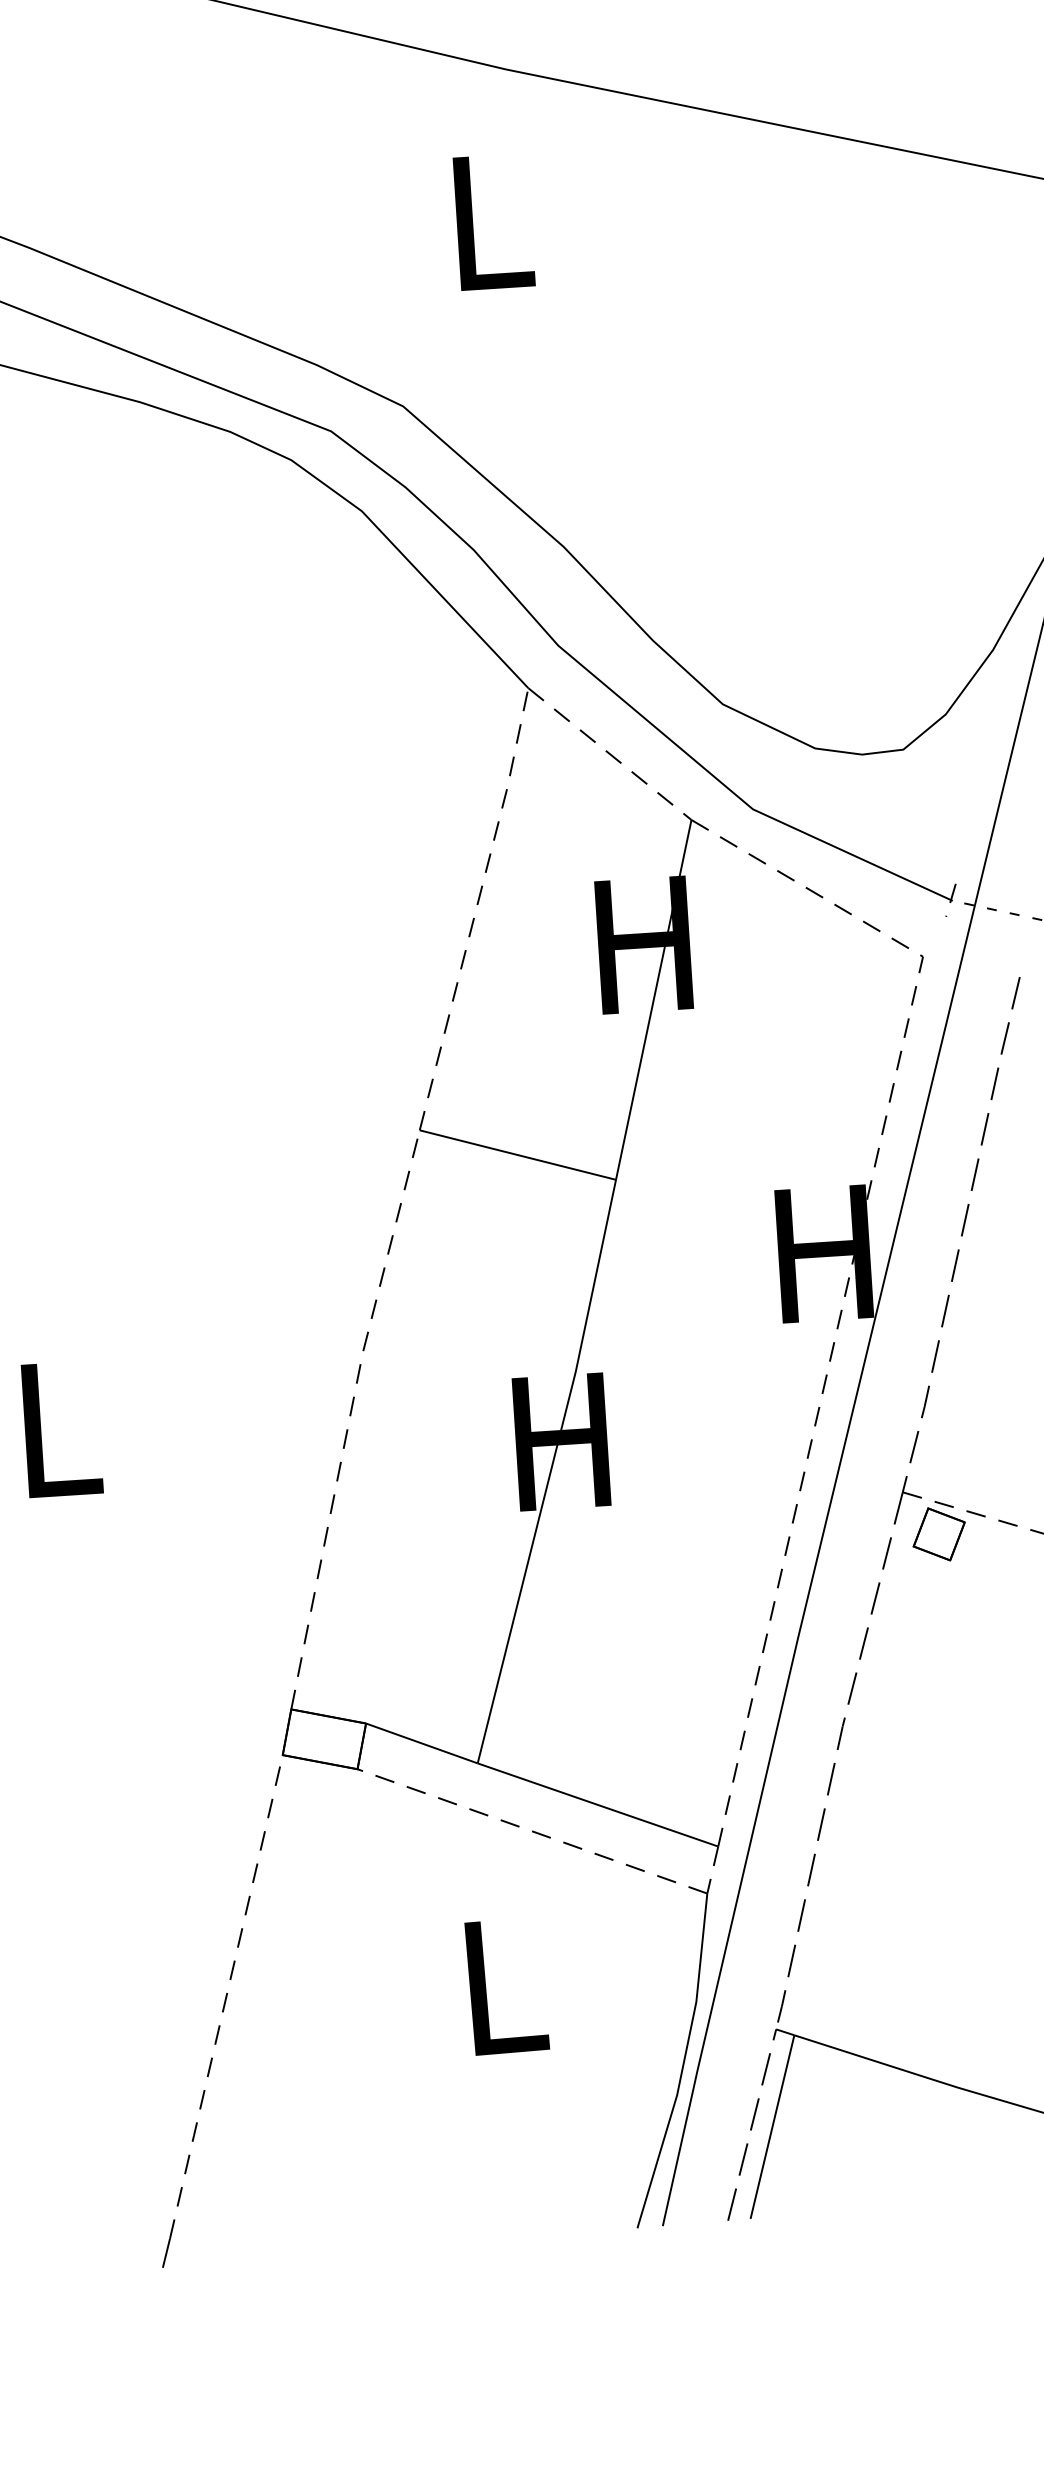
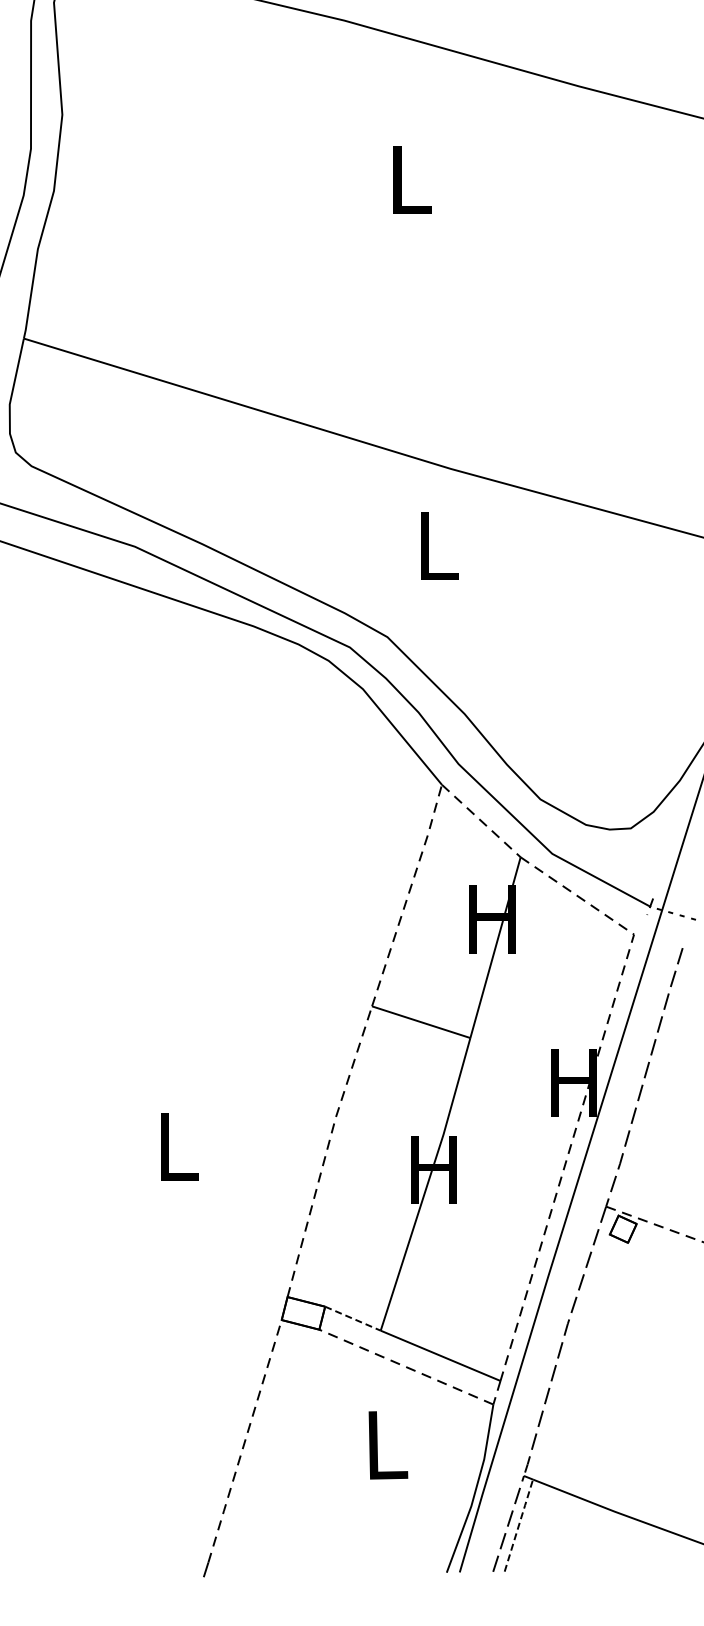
line: (422, 1743) -> (353, 1318), solid -> dashed
line: (773, 2126) -> (519, 1525), solid -> dashed

